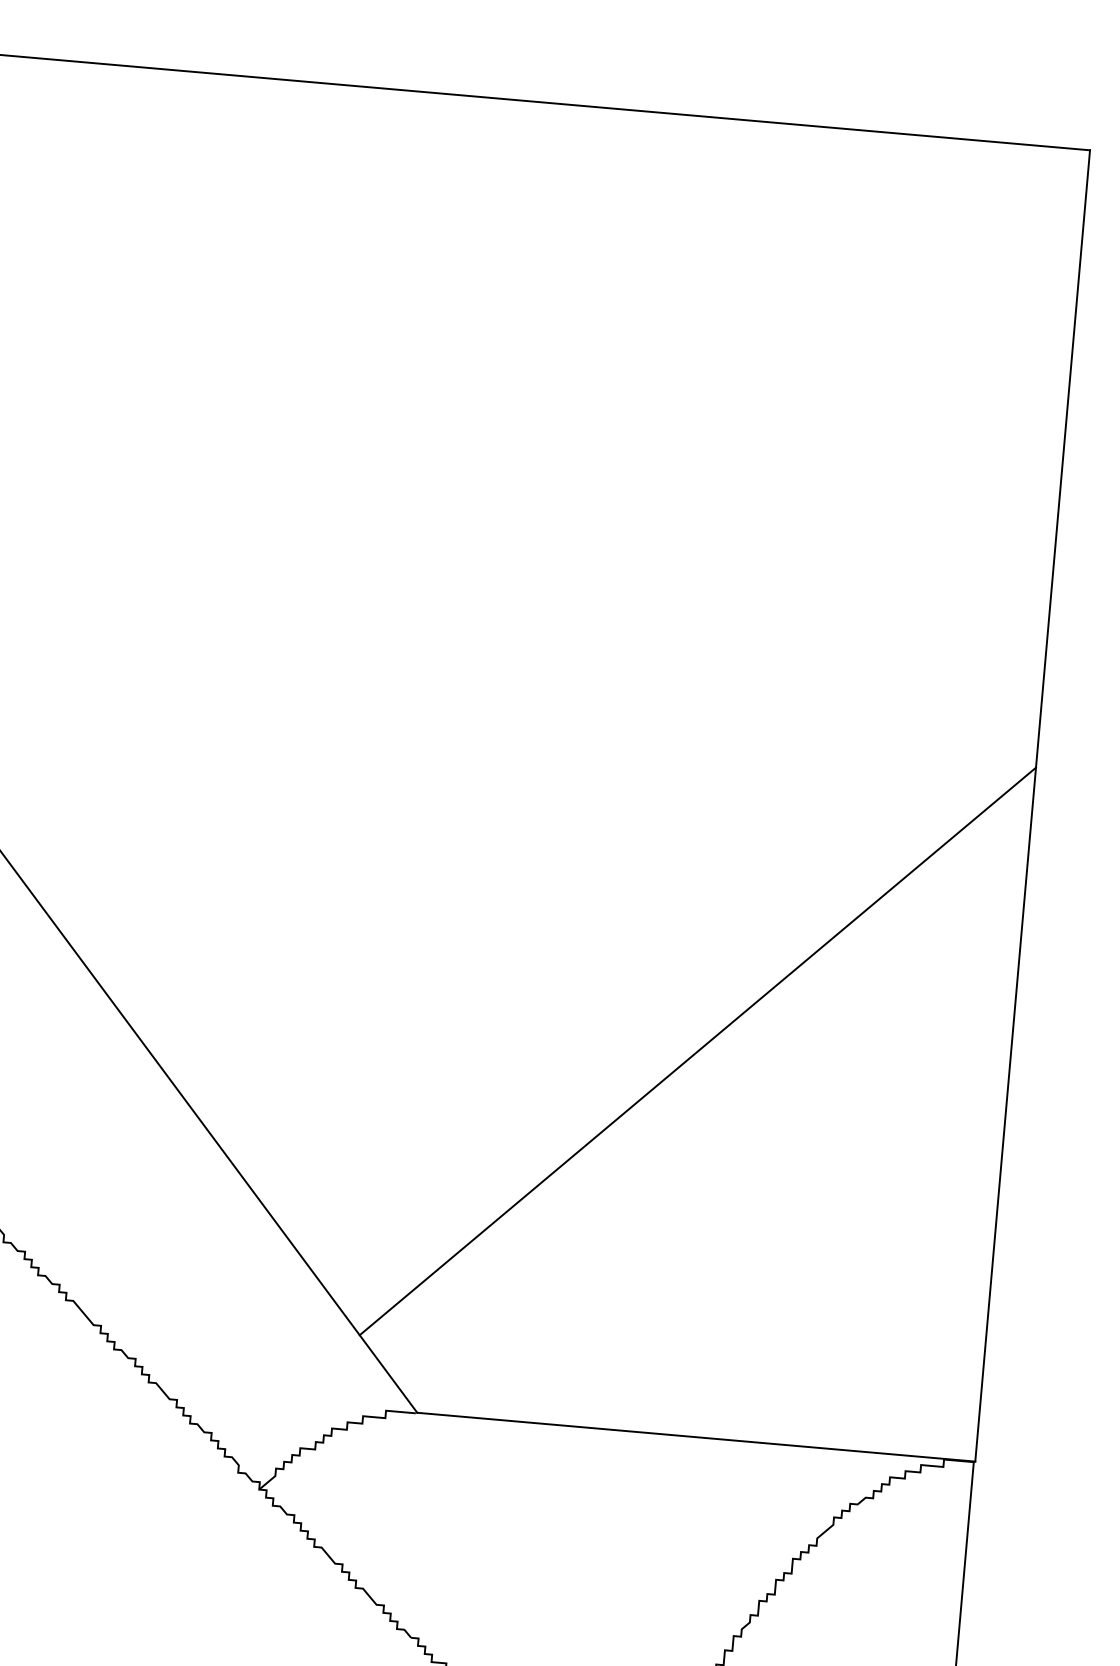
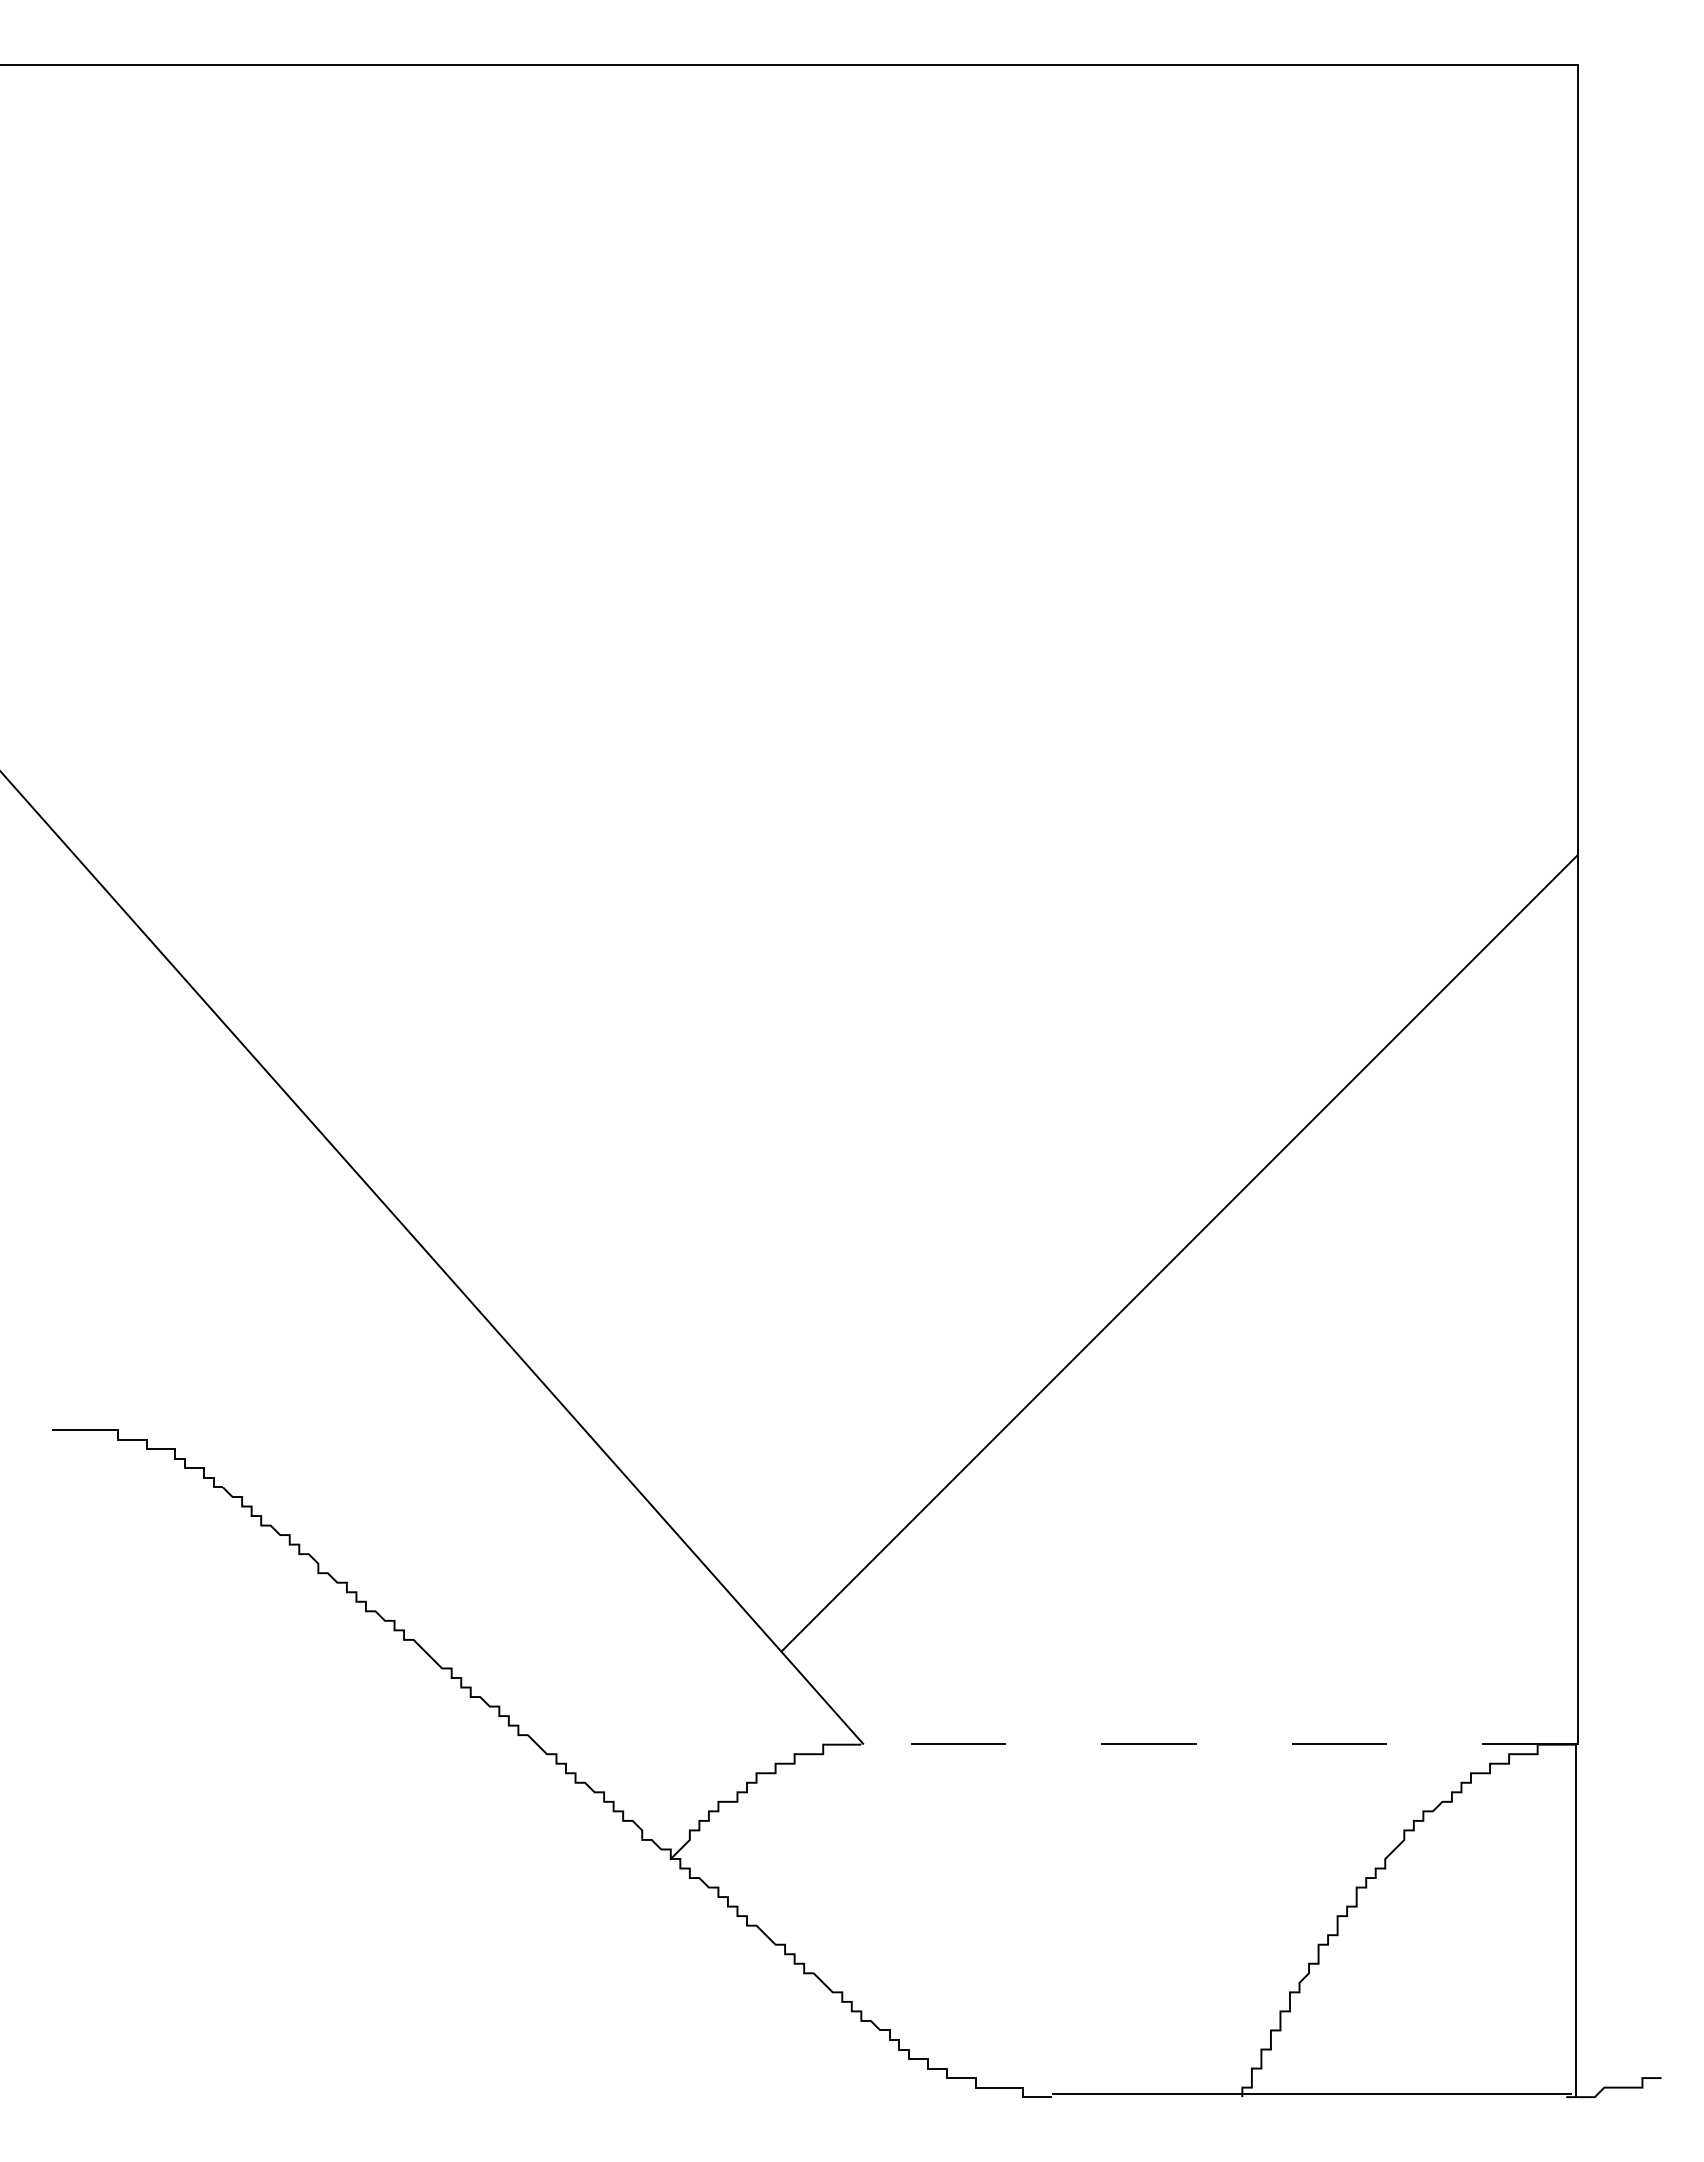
line: (695, 1436) -> (1219, 1743), solid -> dashed

